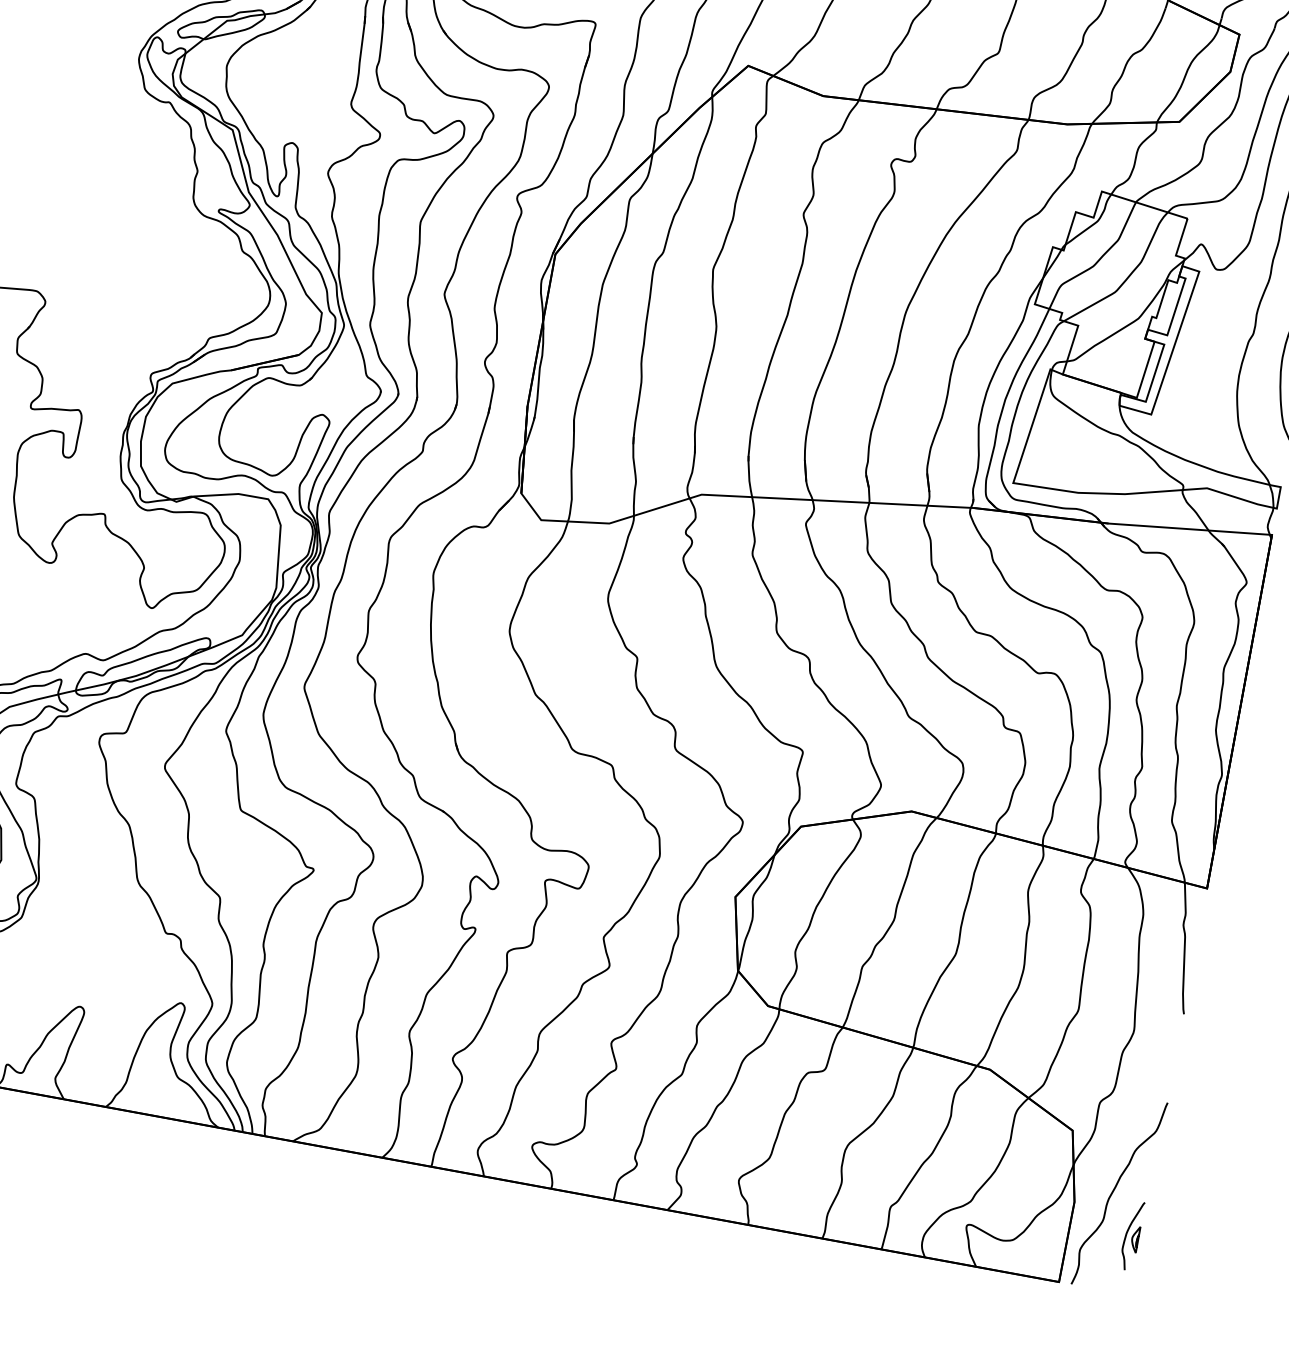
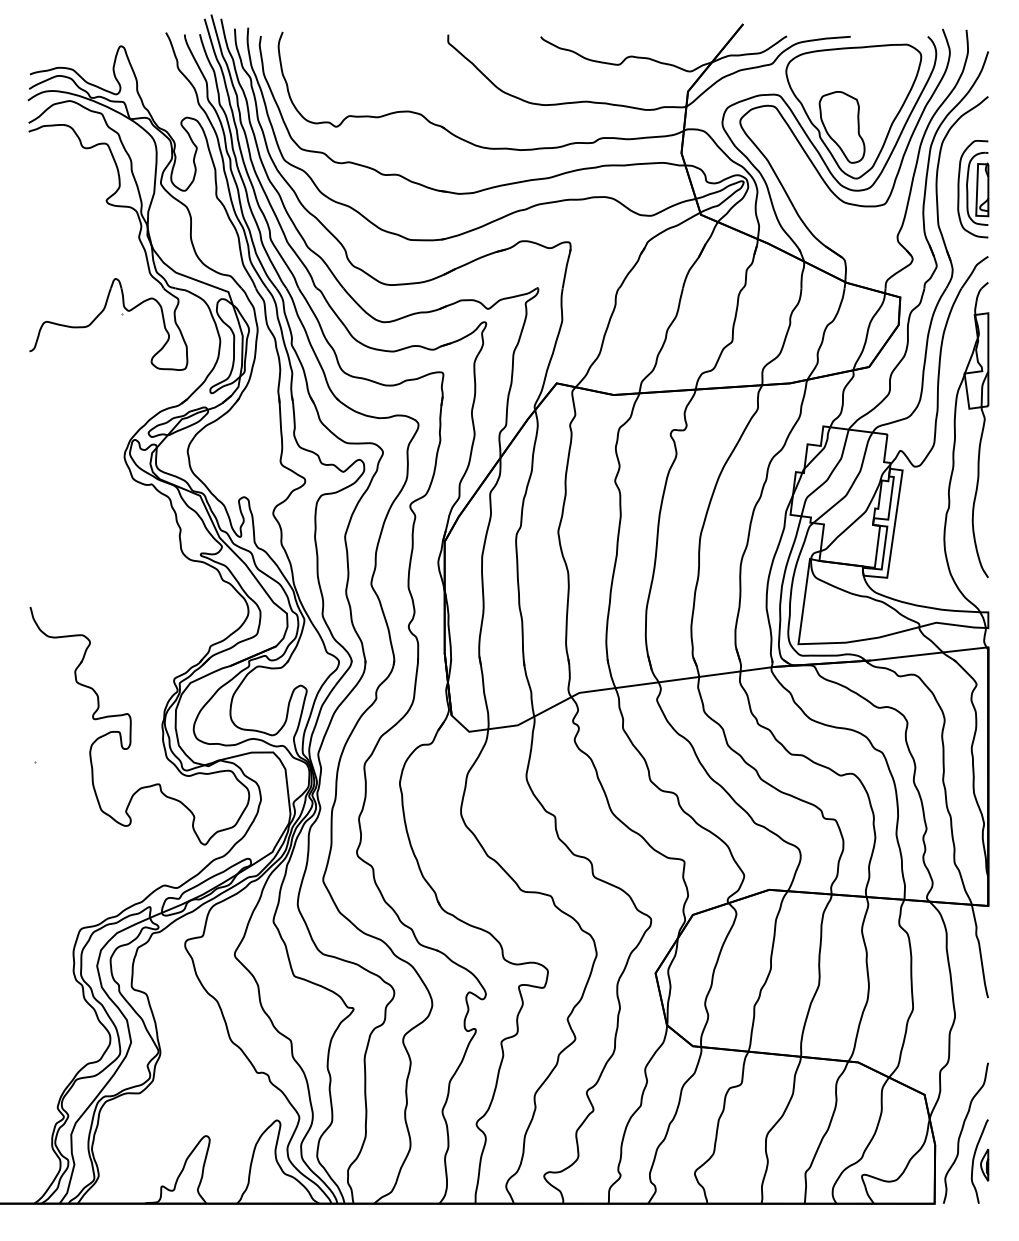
part: (1132, 1235) -> (980, 1161), size x1.67

